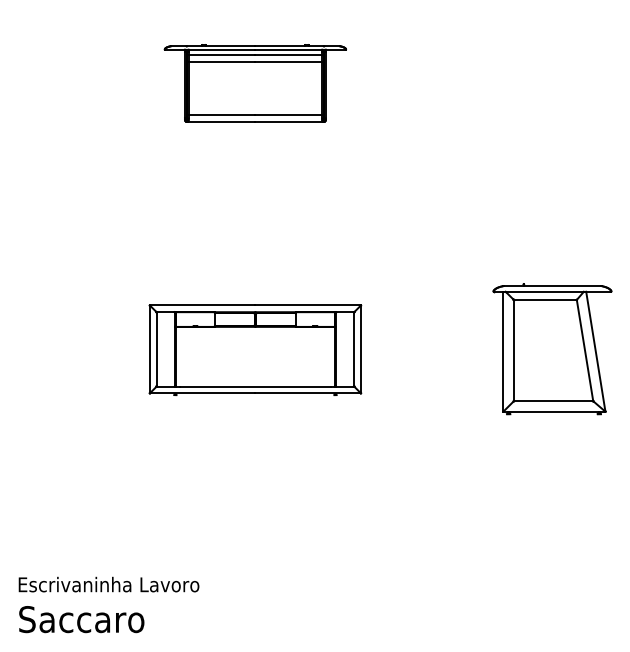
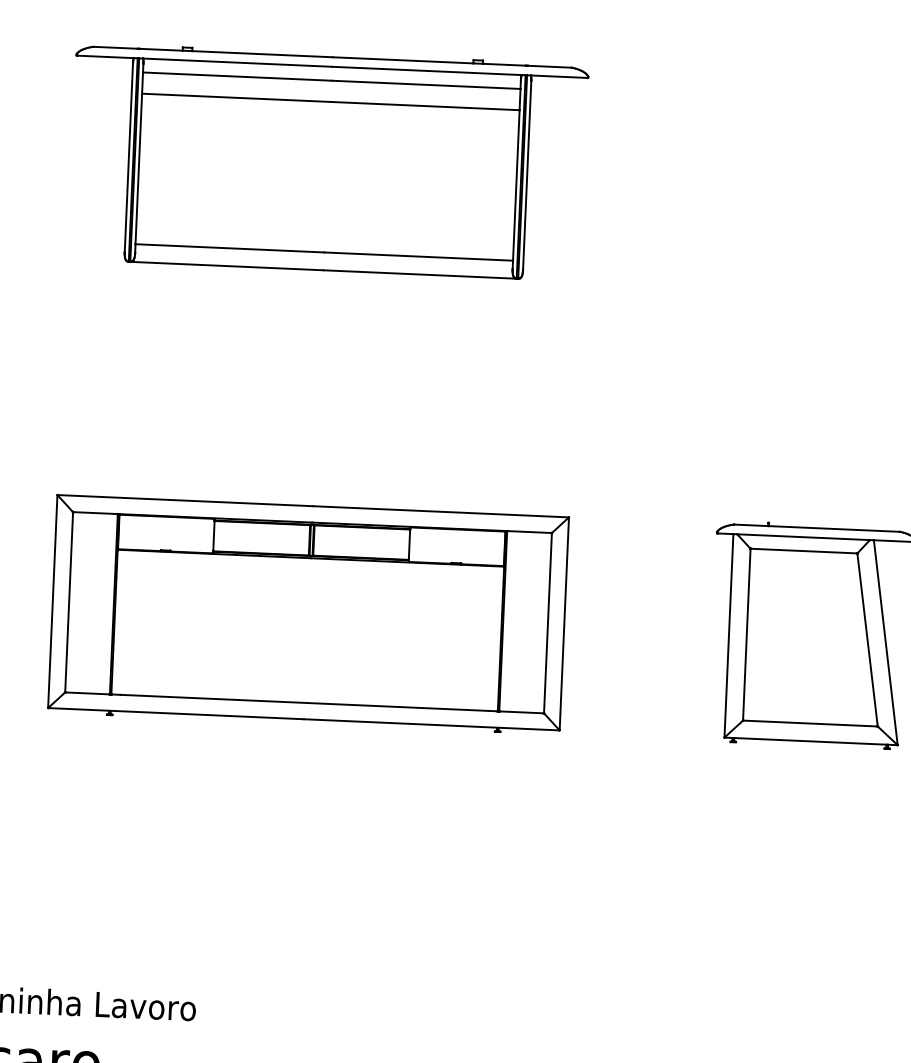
part: (255, 83) -> (328, 162), size x1.67
part: (255, 350) -> (308, 615), size x1.43

